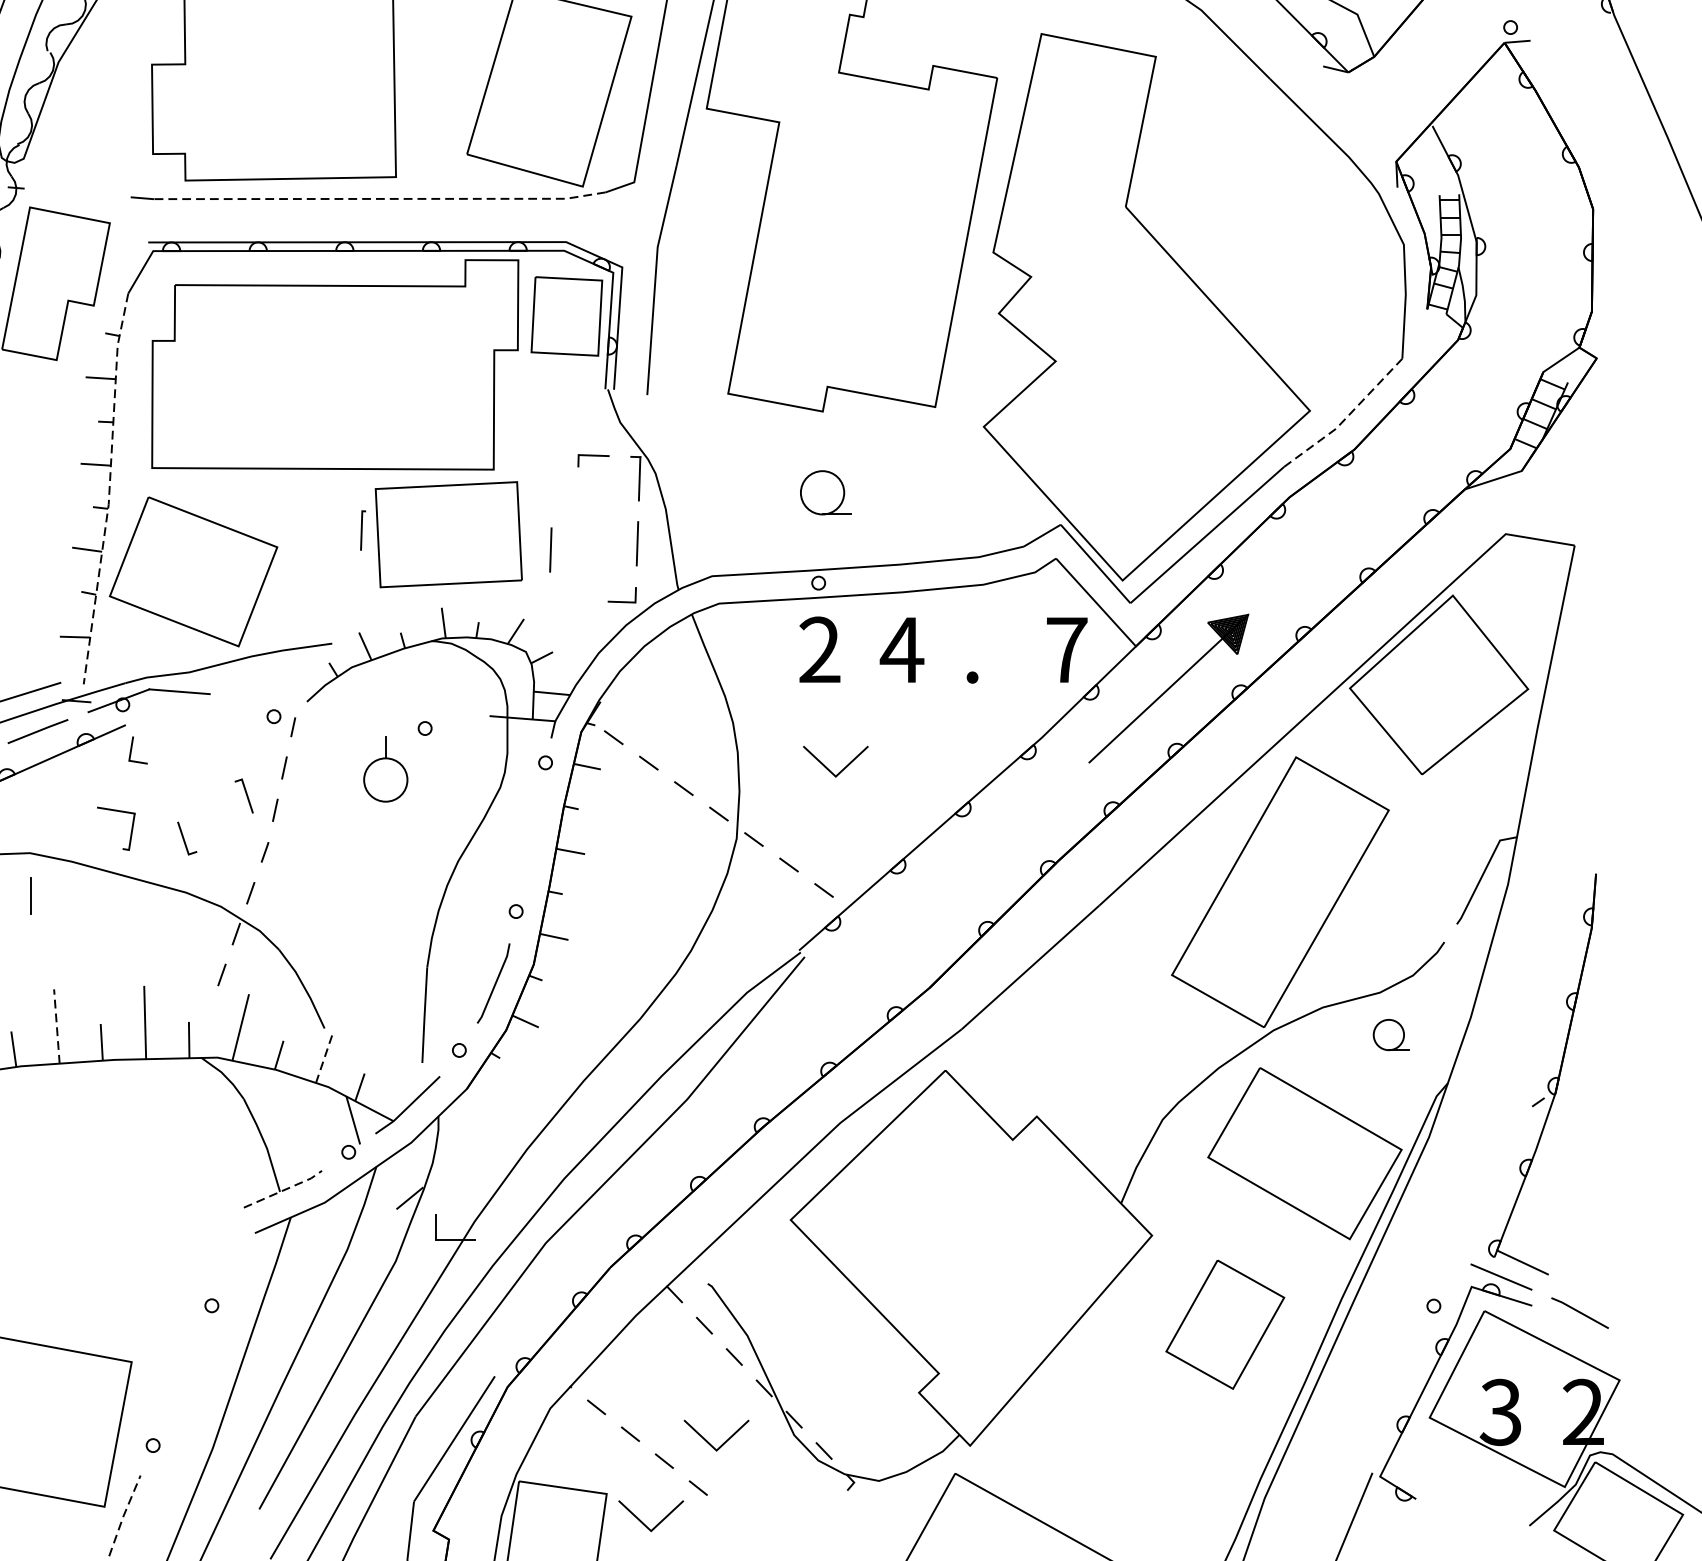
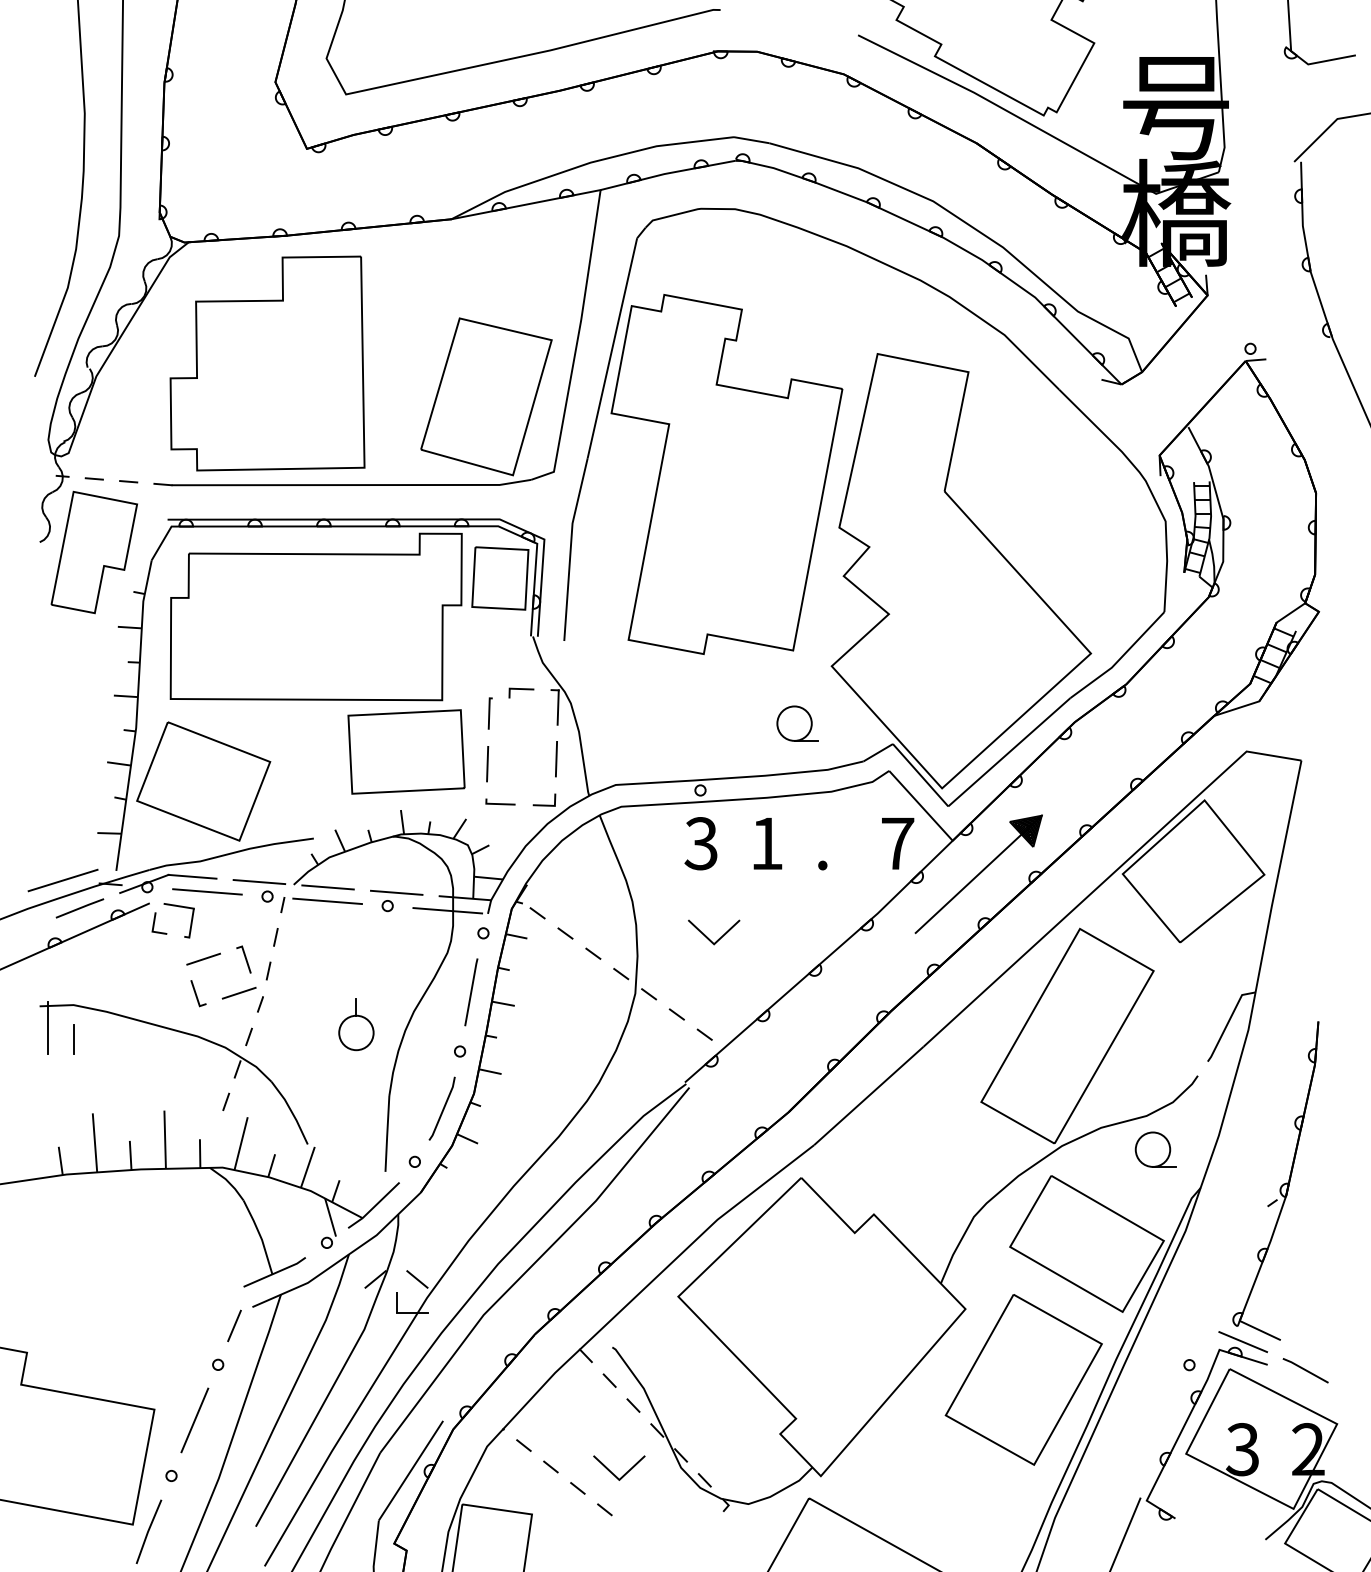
line: (55, 190) -> (93, 478), added
line: (99, 194) -> (128, 481), added
line: (380, 199) -> (352, 485), dashed -> solid
line: (1347, 418) -> (1120, 659), dashed -> solid
line: (109, 490) -> (136, 716), dashed -> solid
part: (826, 492) -> (797, 723), moved
line: (361, 530) -> (489, 713), moved
line: (567, 599) -> (500, 803), added
text: (818, 649) -> (700, 843), 2 -> 3
text: (901, 649) -> (766, 843), 4 -> 1
line: (263, 698) -> (259, 882), added
line: (349, 705) -> (327, 887), added
line: (198, 710) -> (207, 891), added
line: (436, 711) -> (396, 892), added
line: (349, 722) -> (327, 901), added
line: (500, 734) -> (447, 910), added
part: (385, 769) -> (356, 1024), moved
line: (193, 794) -> (203, 958), added
part: (130, 831) -> (190, 922), moved
line: (237, 837) -> (238, 992), added
line: (530, 837) -> (471, 992), added
line: (56, 1026) -> (94, 1142), dashed -> solid
part: (1391, 1034) -> (1155, 1149), size x1.43
line: (324, 1057) -> (307, 1167), dashed -> solid
line: (285, 1189) -> (276, 1272), dashed -> solid
line: (462, 1198) -> (417, 1279), added
line: (232, 1256) -> (234, 1325), added
part: (1225, 1324) -> (1023, 1379), size x1.67
line: (182, 1375) -> (194, 1420), added
line: (124, 1515) -> (148, 1531), dashed -> solid
line: (658, 1521) -> (573, 1536), removed

